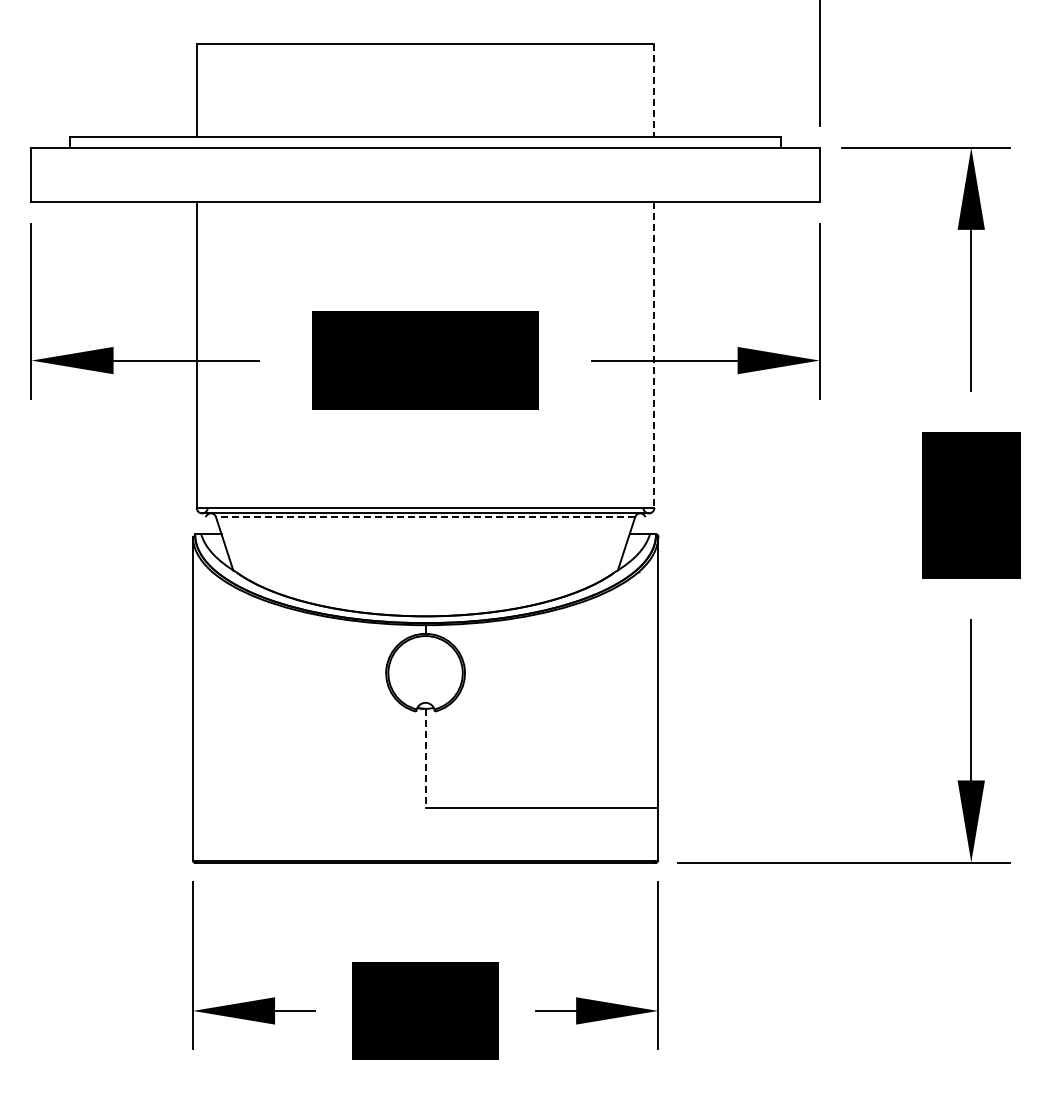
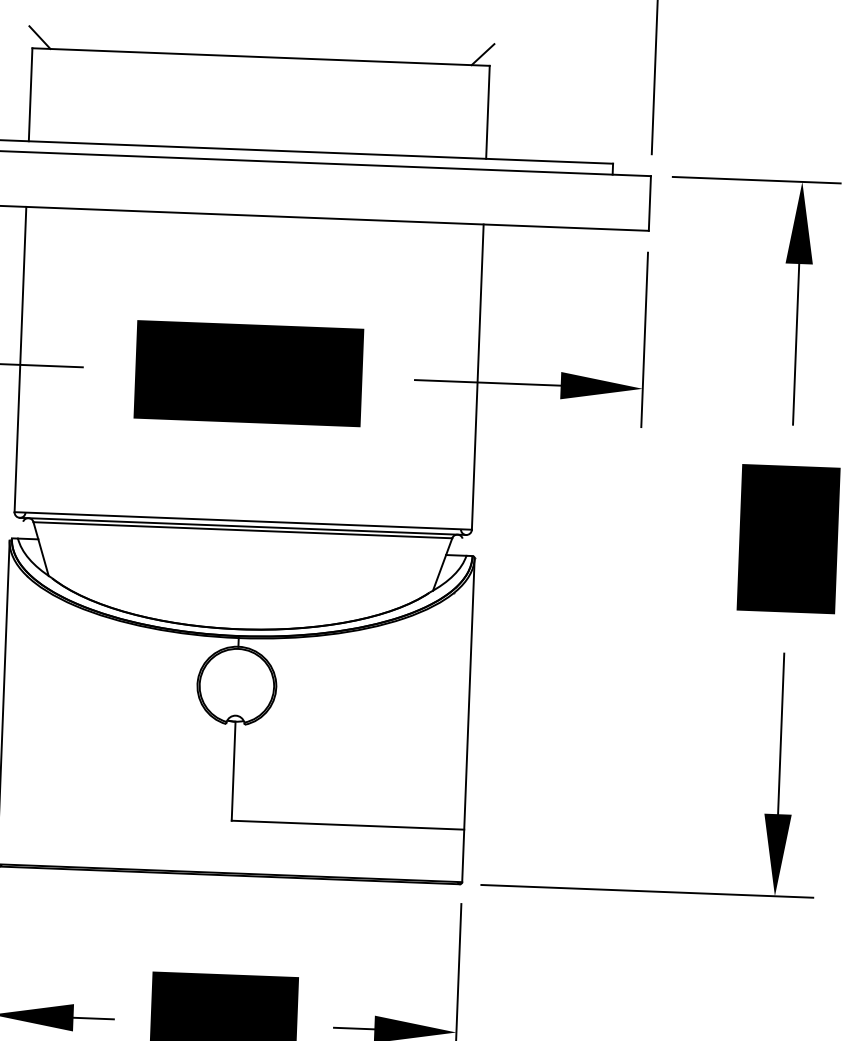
line: (203, 32) -> (39, 37), added
line: (647, 32) -> (483, 54), added
line: (654, 90) -> (488, 112), dashed -> solid
line: (654, 355) -> (477, 377), dashed -> solid
line: (425, 517) -> (242, 530), dashed -> solid
line: (425, 758) -> (233, 771), dashed -> solid

